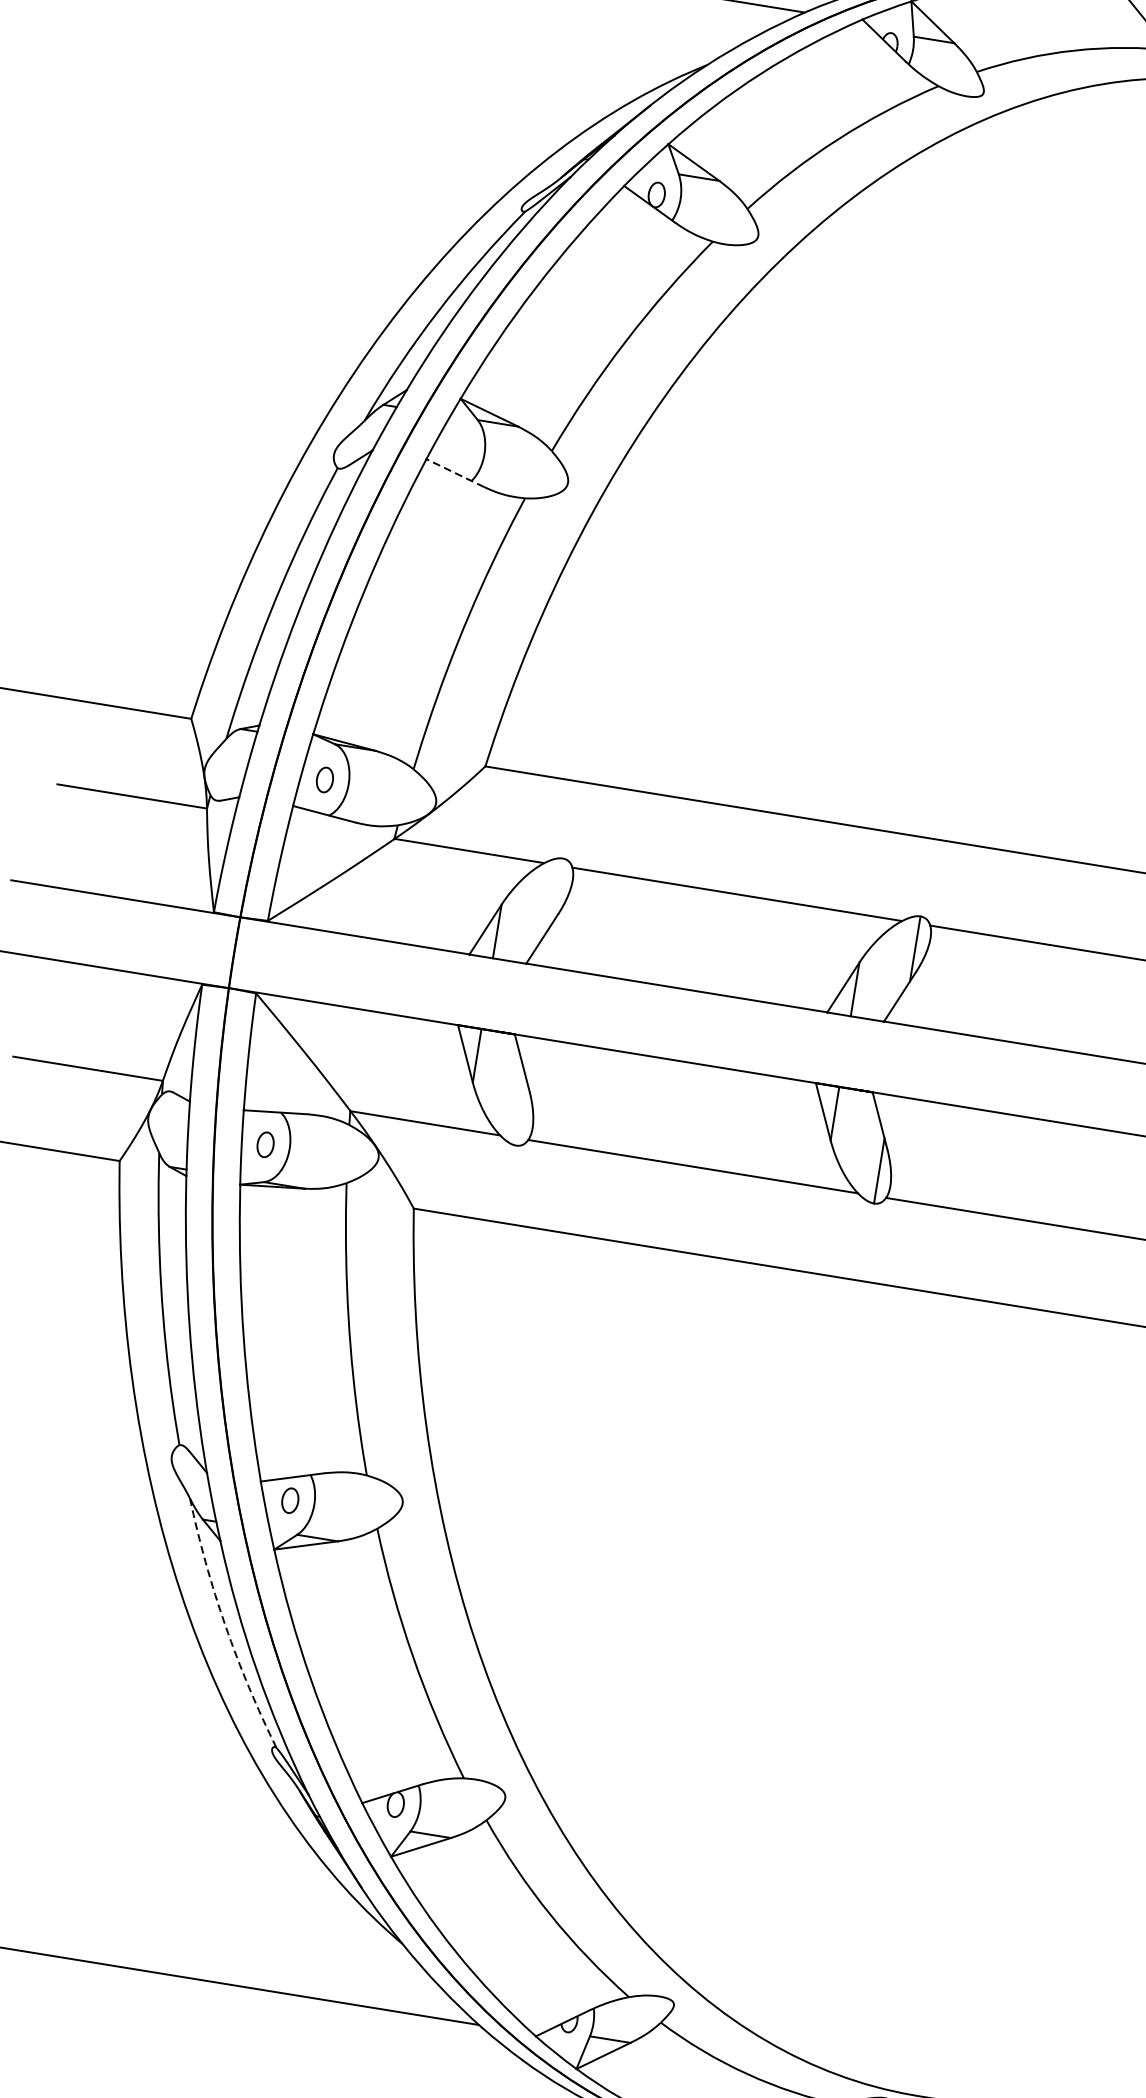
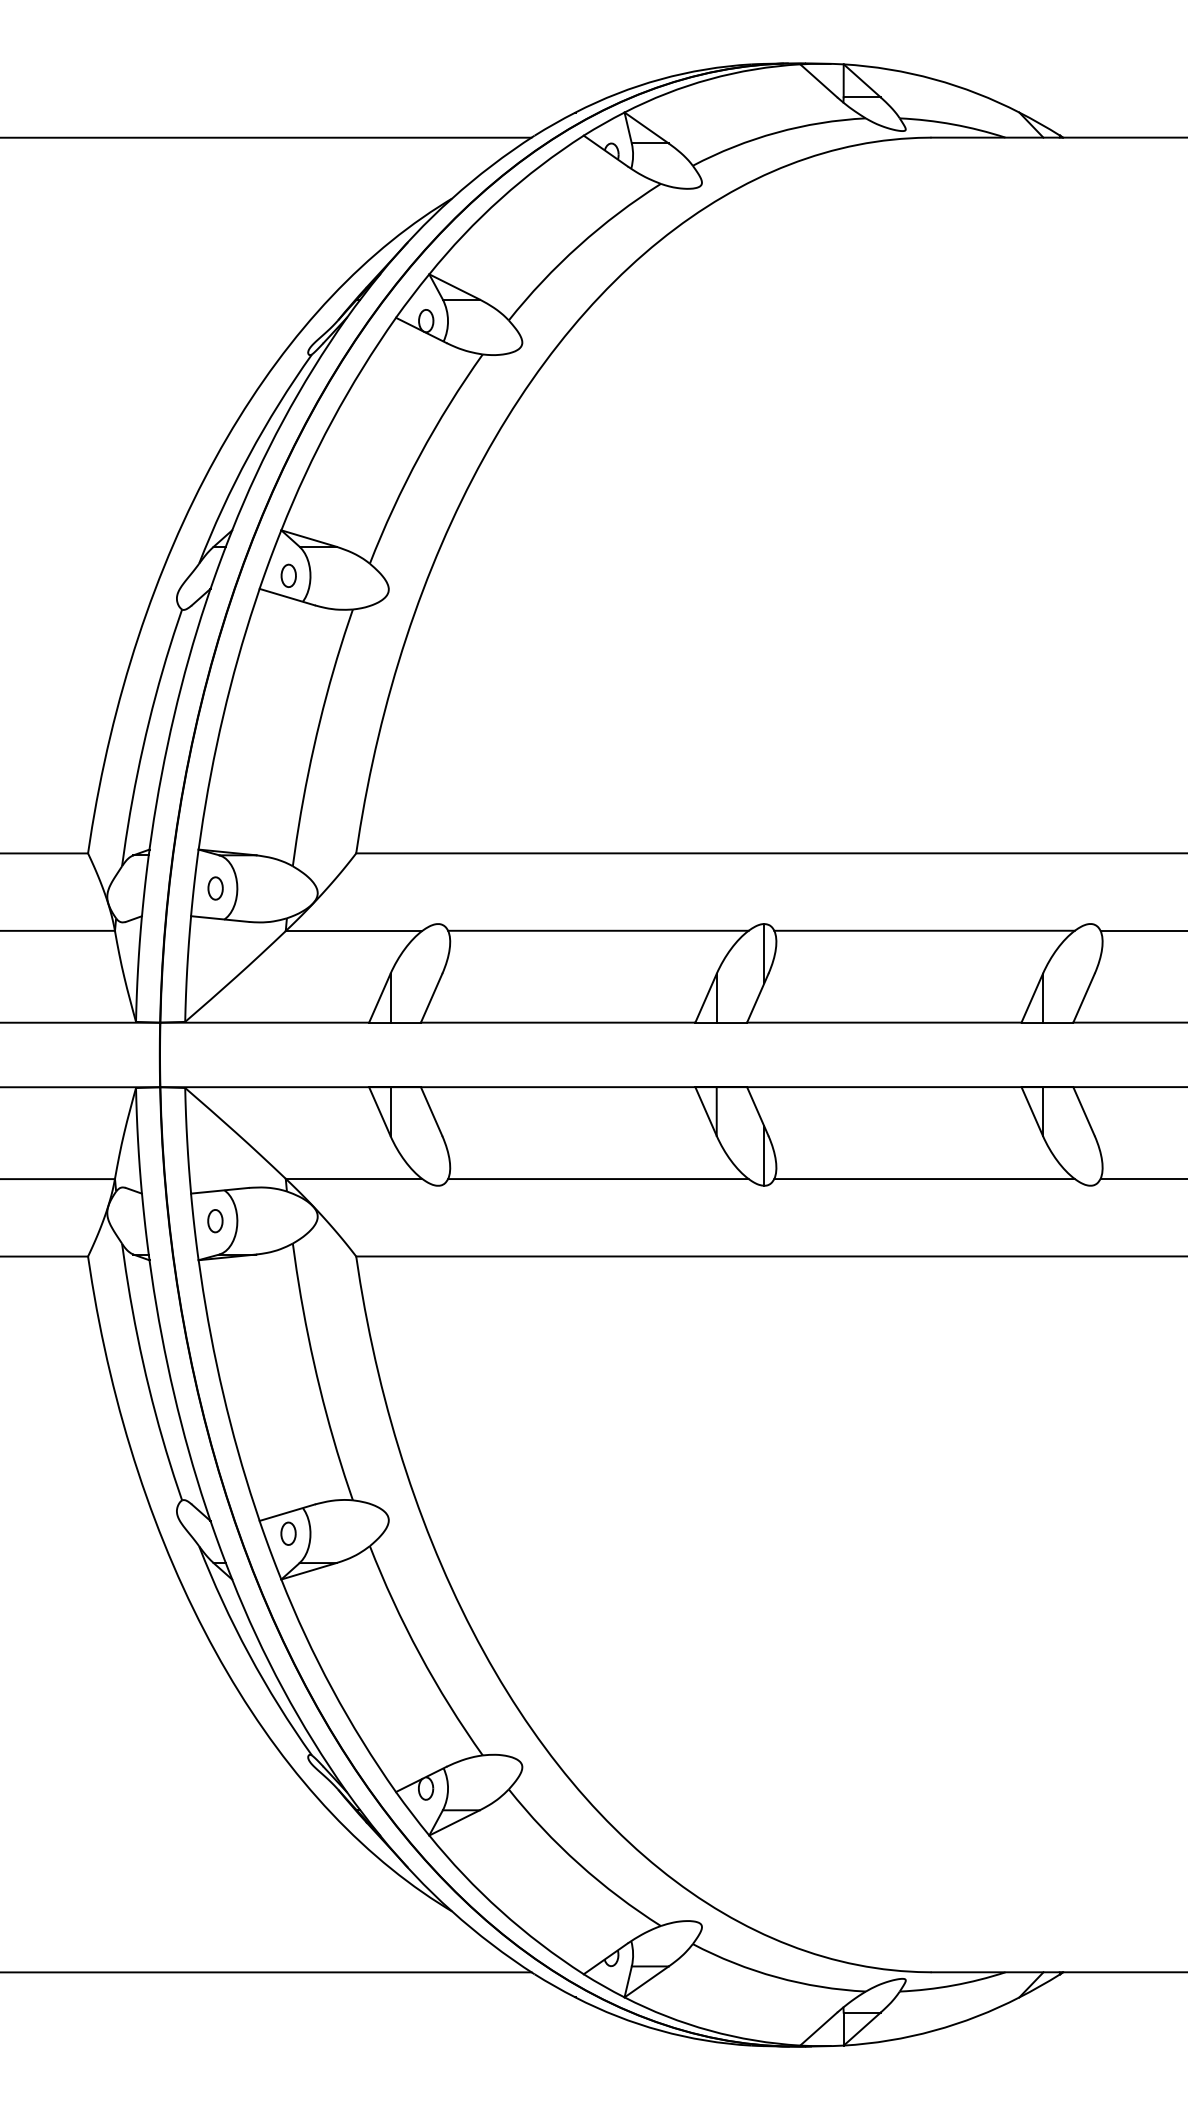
part: (460, 449) -> (288, 575), added
line: (455, 473) -> (287, 597), dashed -> solid
arc: (226, 1626) -> (249, 1654), dashed -> solid

